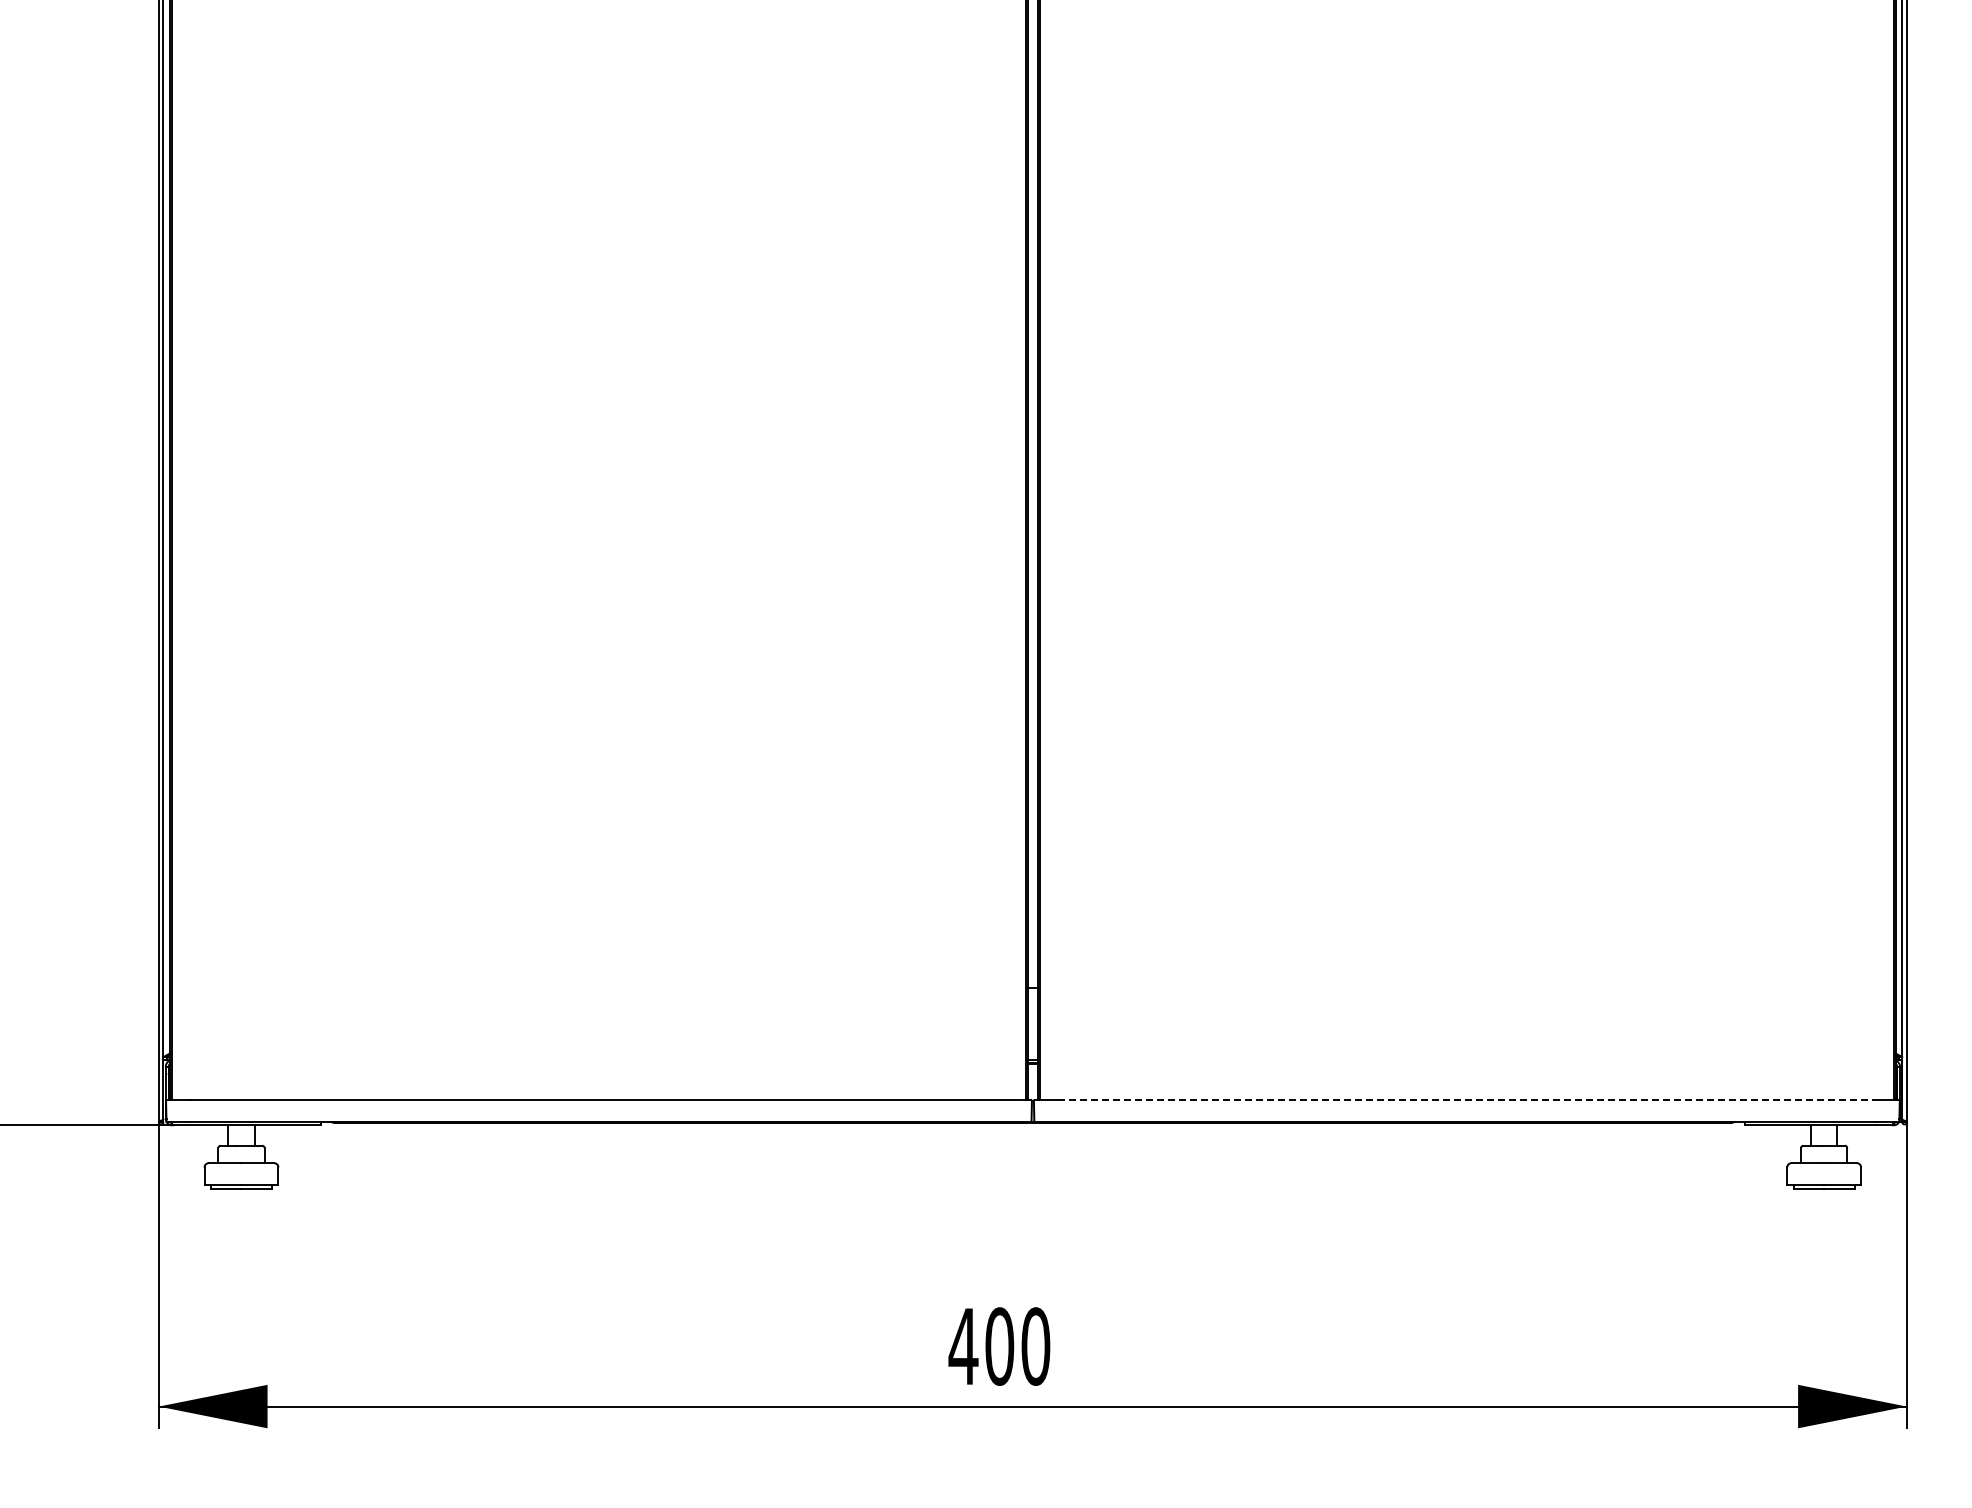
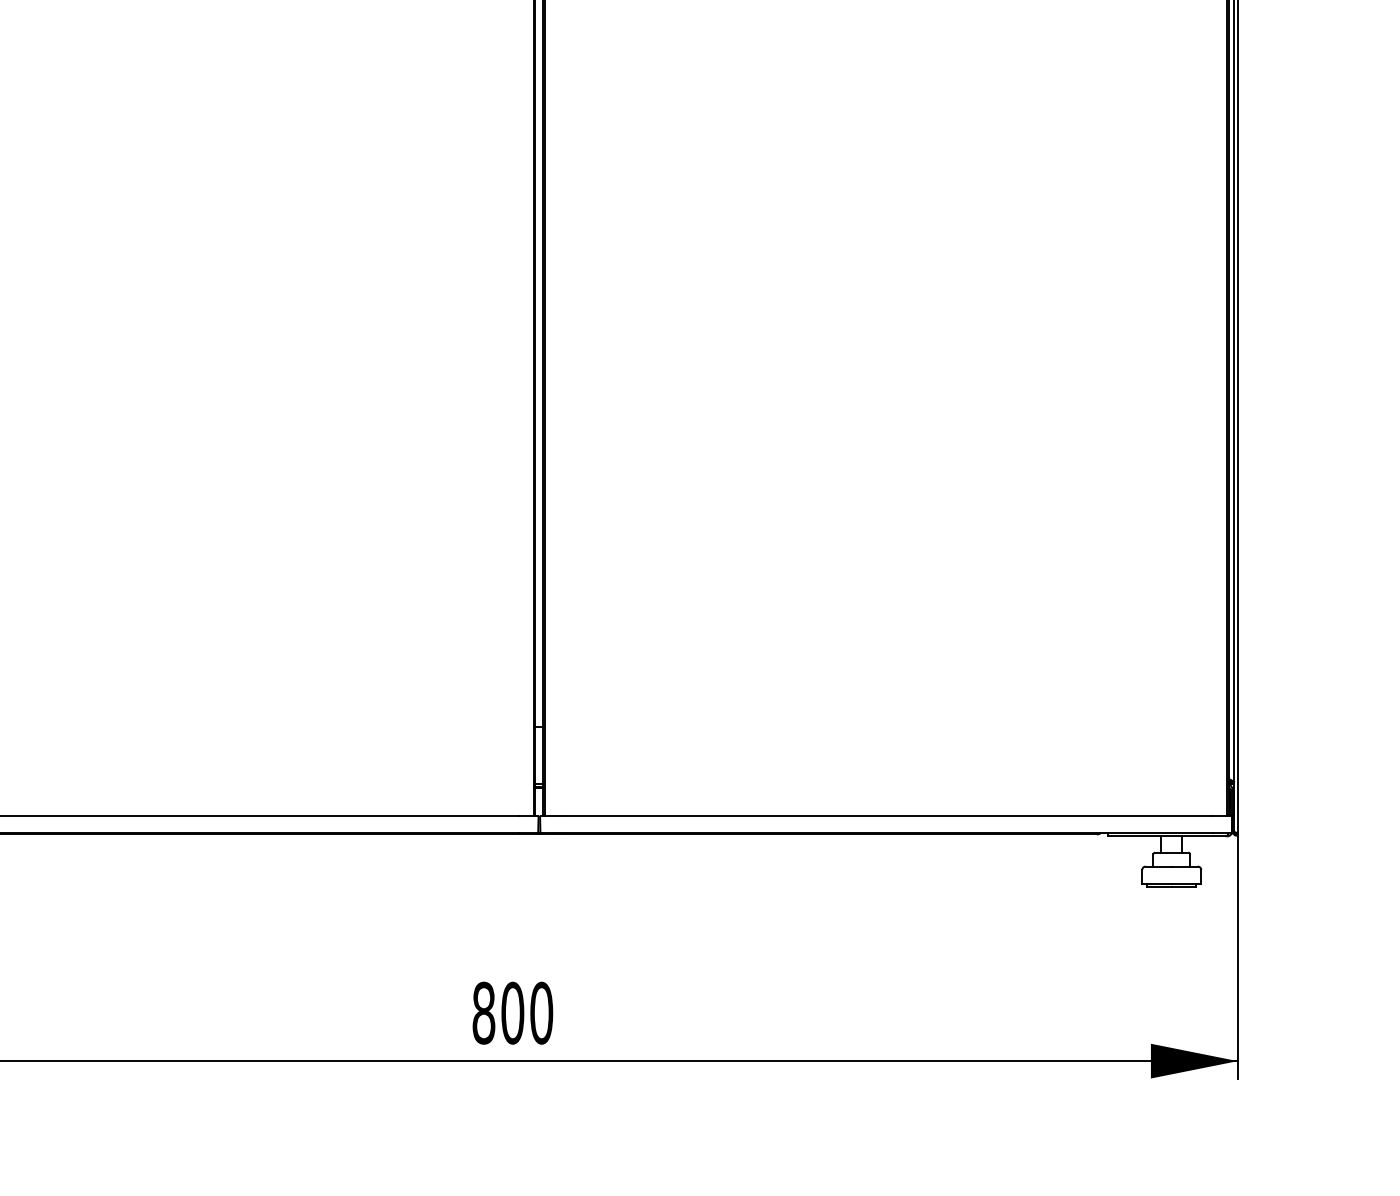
line: (1466, 1099) -> (885, 815), dashed -> solid
text: (963, 1346) -> (483, 1013), 400 -> 800

